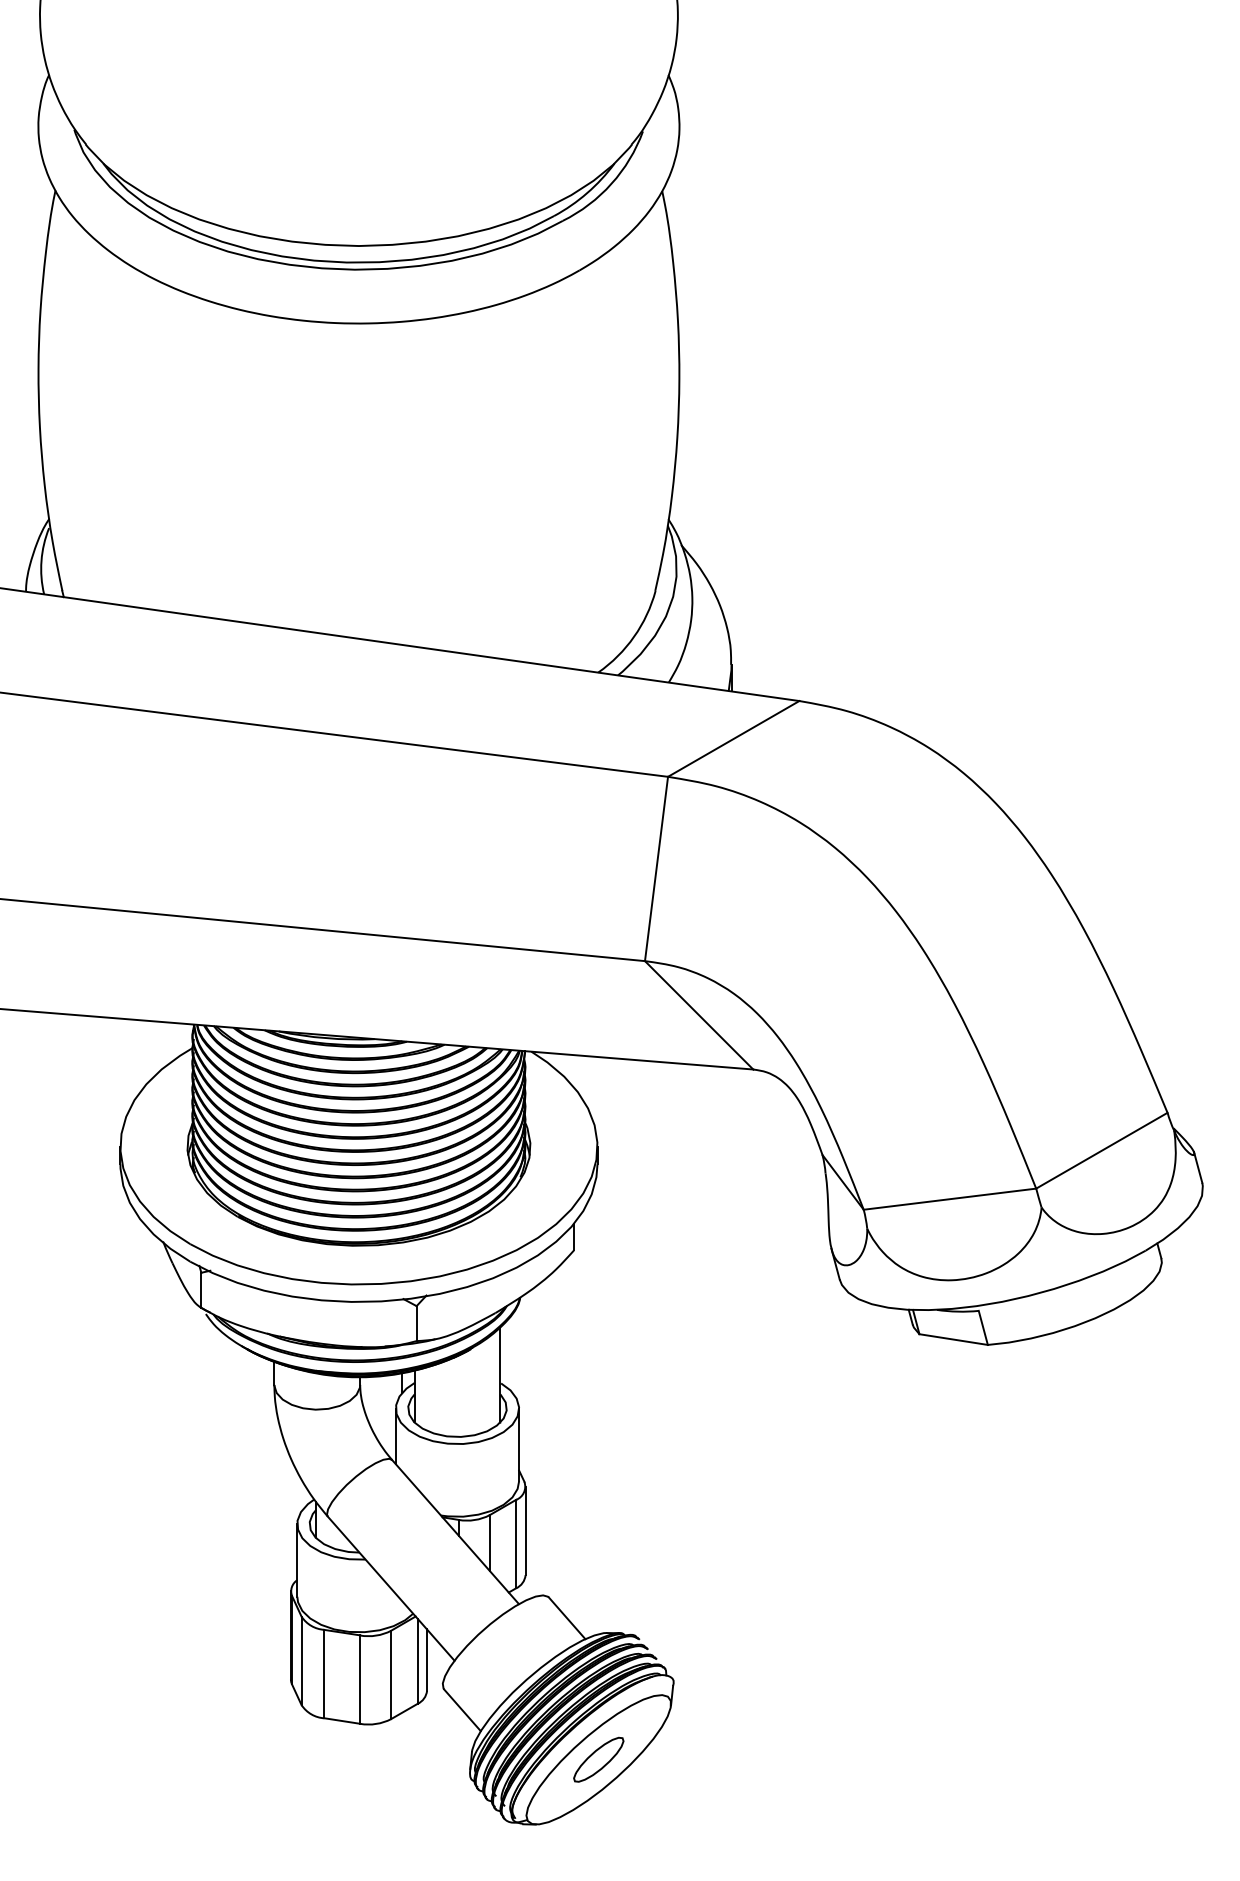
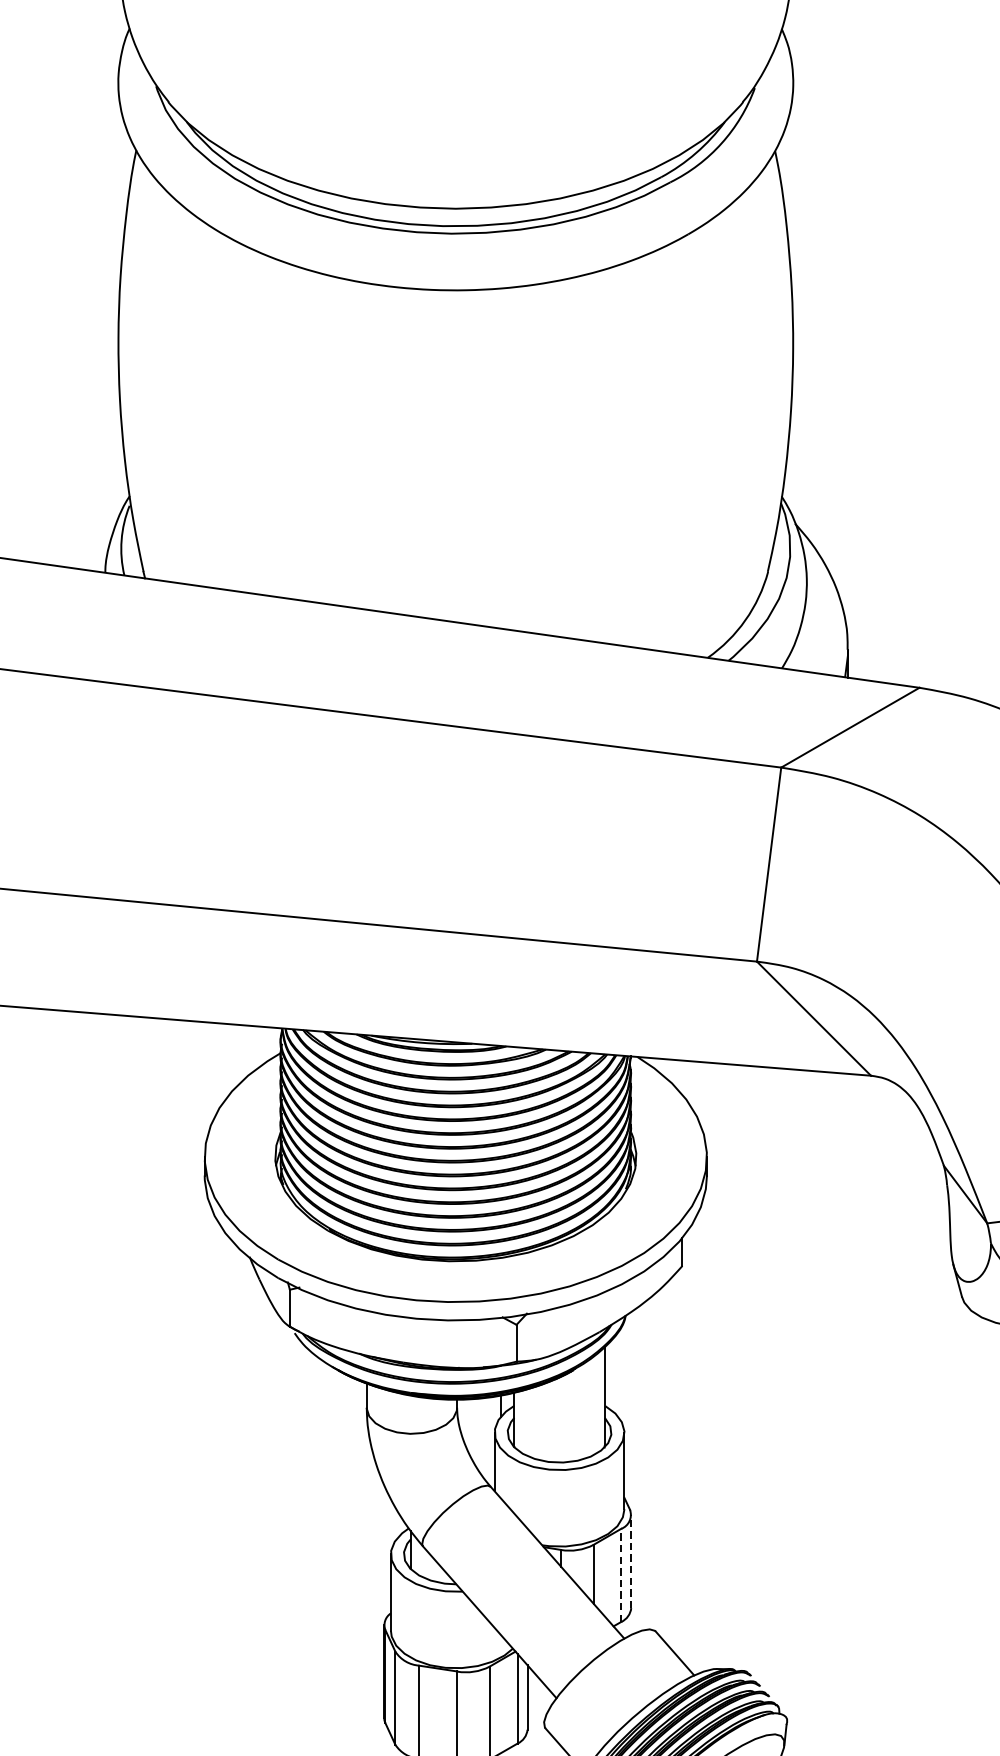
line: (525, 1530) -> (631, 1561), solid -> dashed
line: (516, 1543) -> (621, 1574), solid -> dashed

